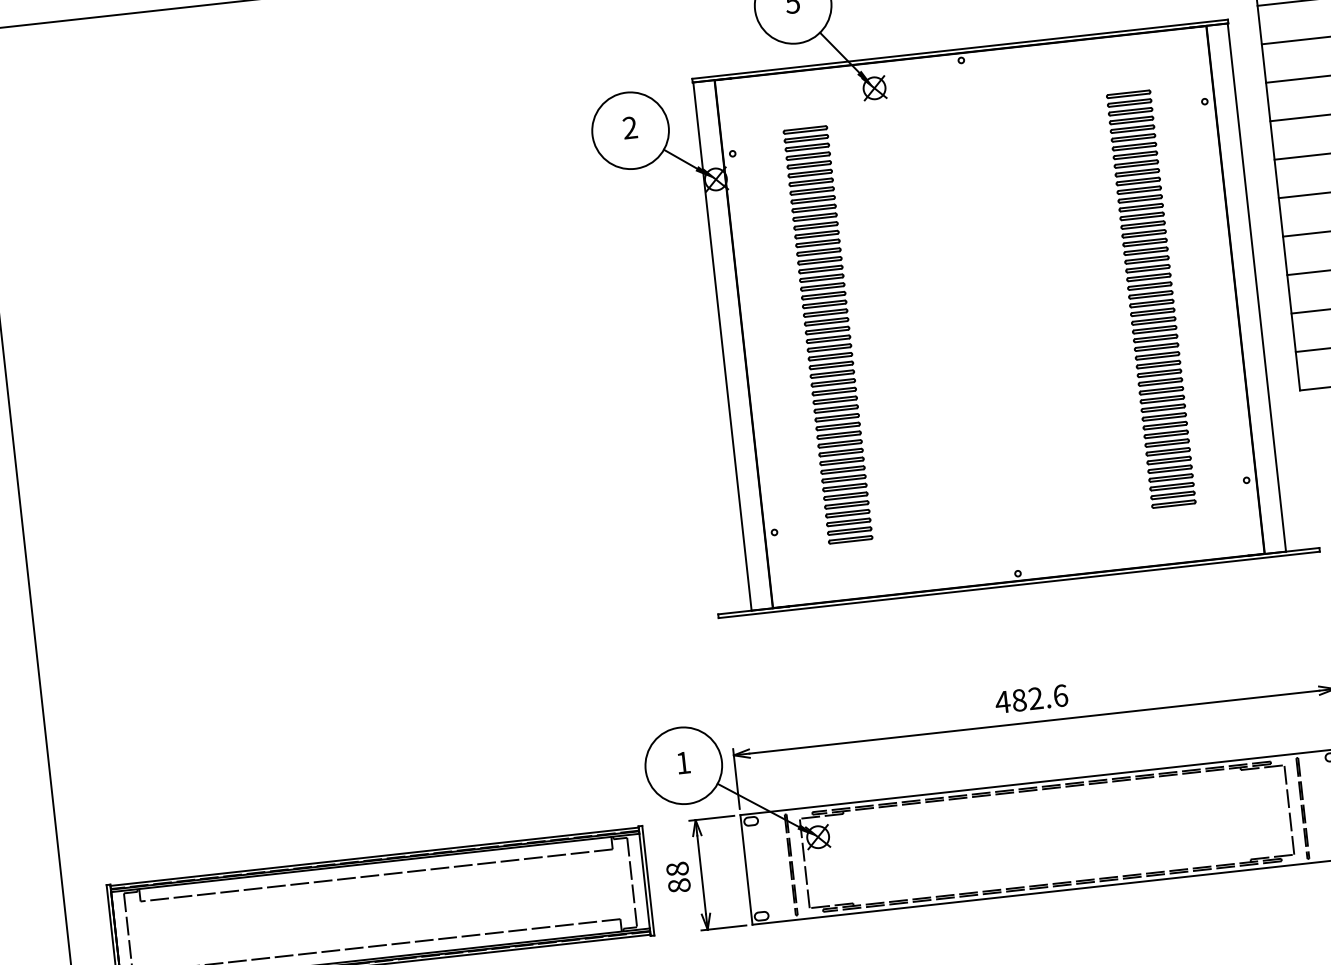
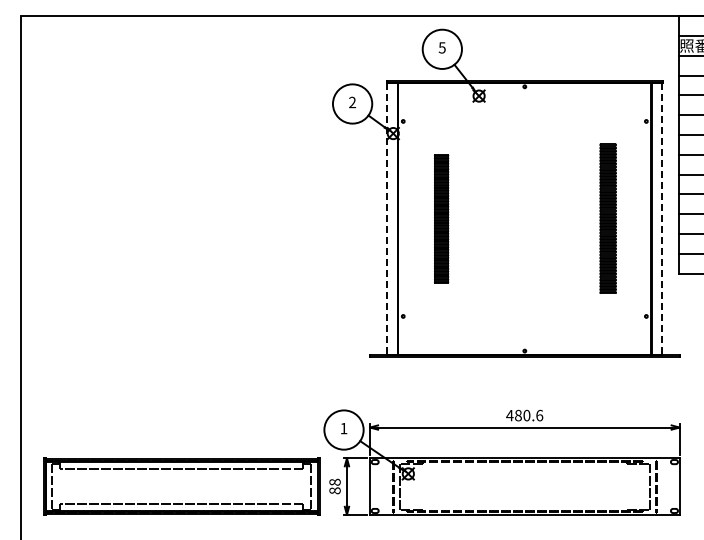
line: (1256, 286) -> (662, 218), solid -> dashed
part: (1152, 298) -> (608, 218), size x0.7
part: (827, 334) -> (441, 218), size x0.6
line: (722, 345) -> (387, 218), solid -> dashed
text: (1035, 698) -> (526, 415), 482.6 -> 480.6

